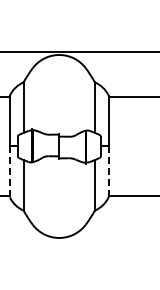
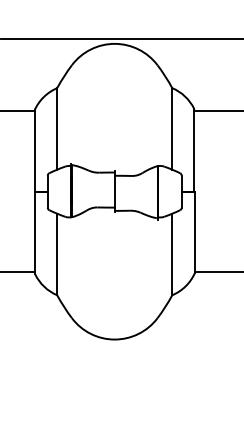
line: (108, 171) -> (194, 232), dashed -> solid
line: (10, 172) -> (35, 233), dashed -> solid

